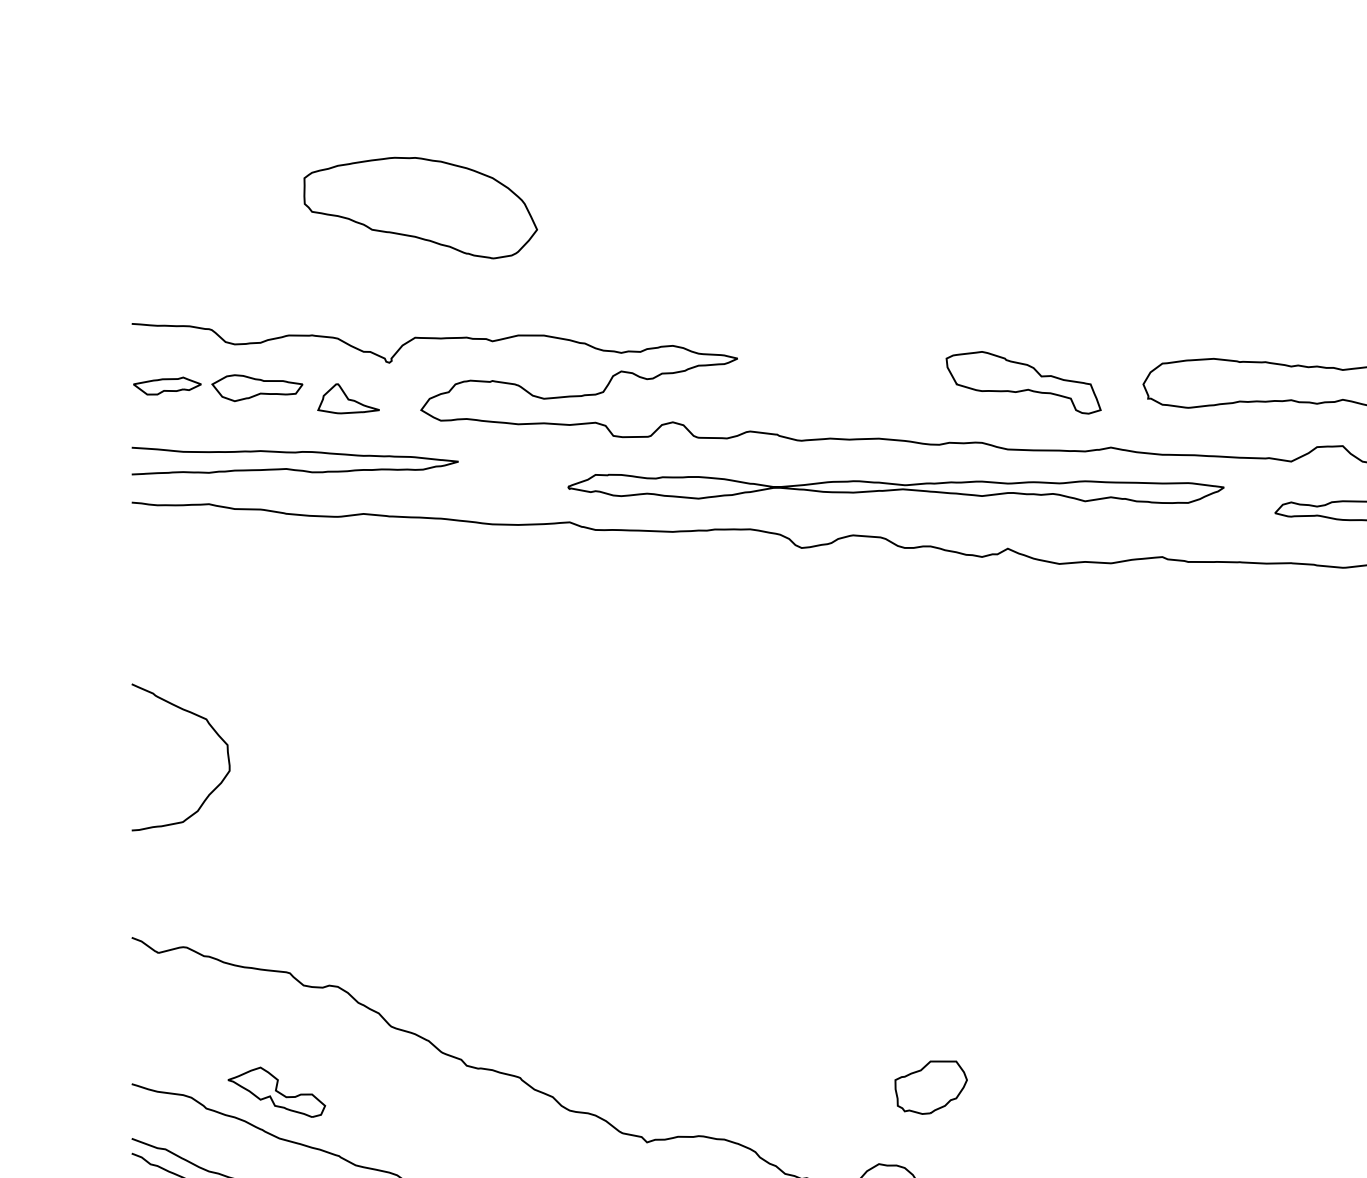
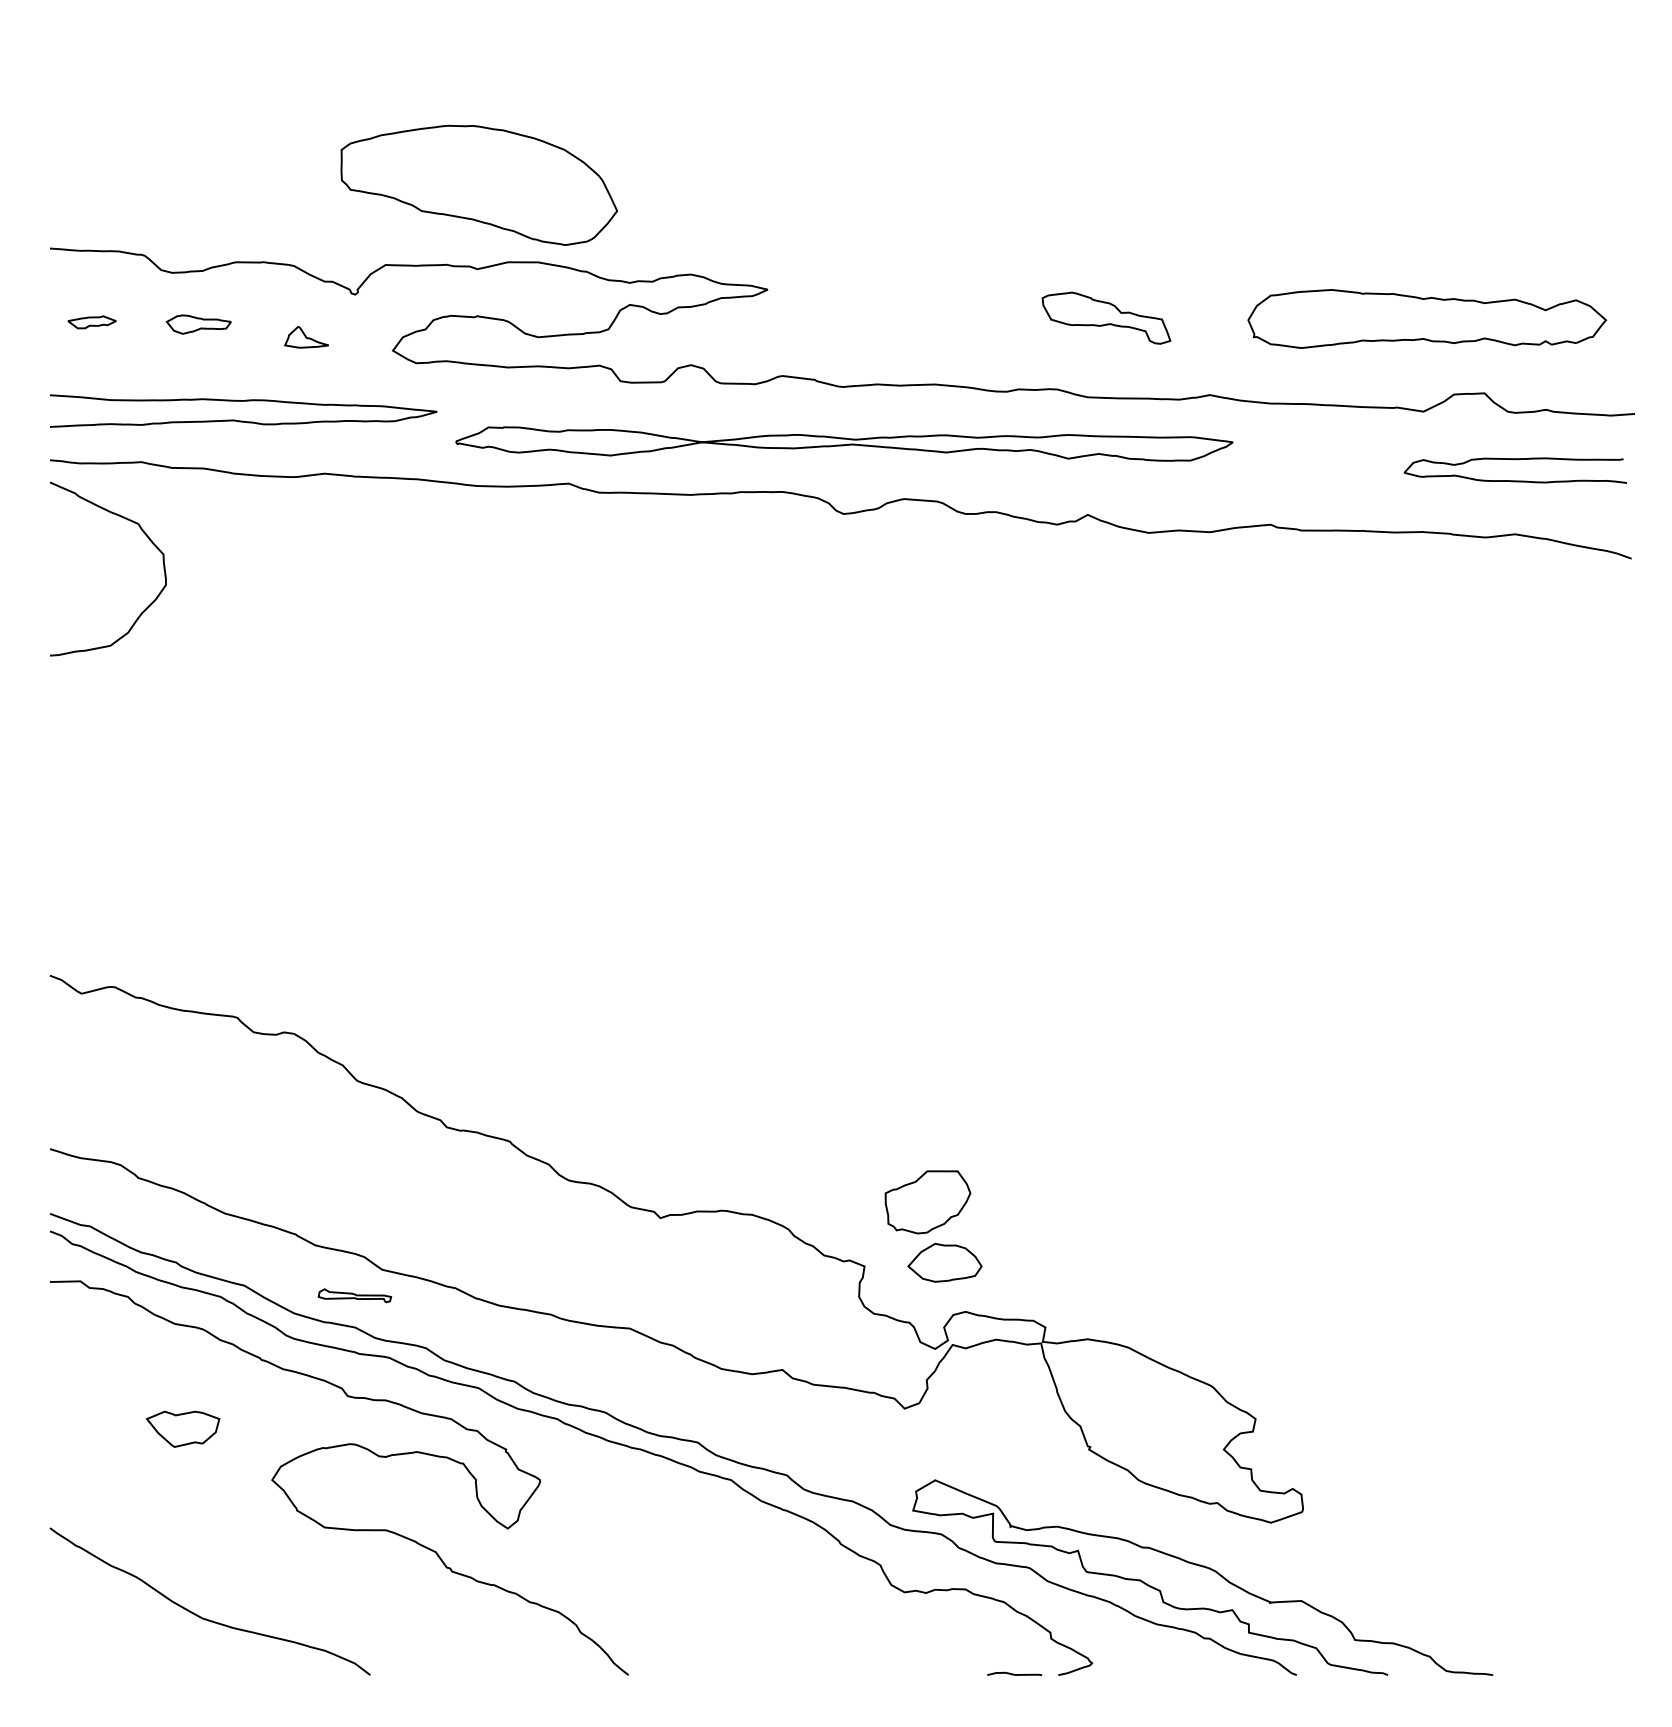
part: (420, 207) -> (479, 184), moved
part: (1023, 382) -> (1106, 317), size x0.7
part: (166, 386) -> (91, 322), size x0.6
part: (257, 388) -> (198, 324), size x0.6
part: (348, 398) -> (306, 337), size x0.6
part: (896, 488) -> (844, 443), moved
curve: (214, 732) -> (148, 539), moved
part: (930, 1087) -> (927, 1202), moved
part: (276, 1092) -> (221, 1158), removed

